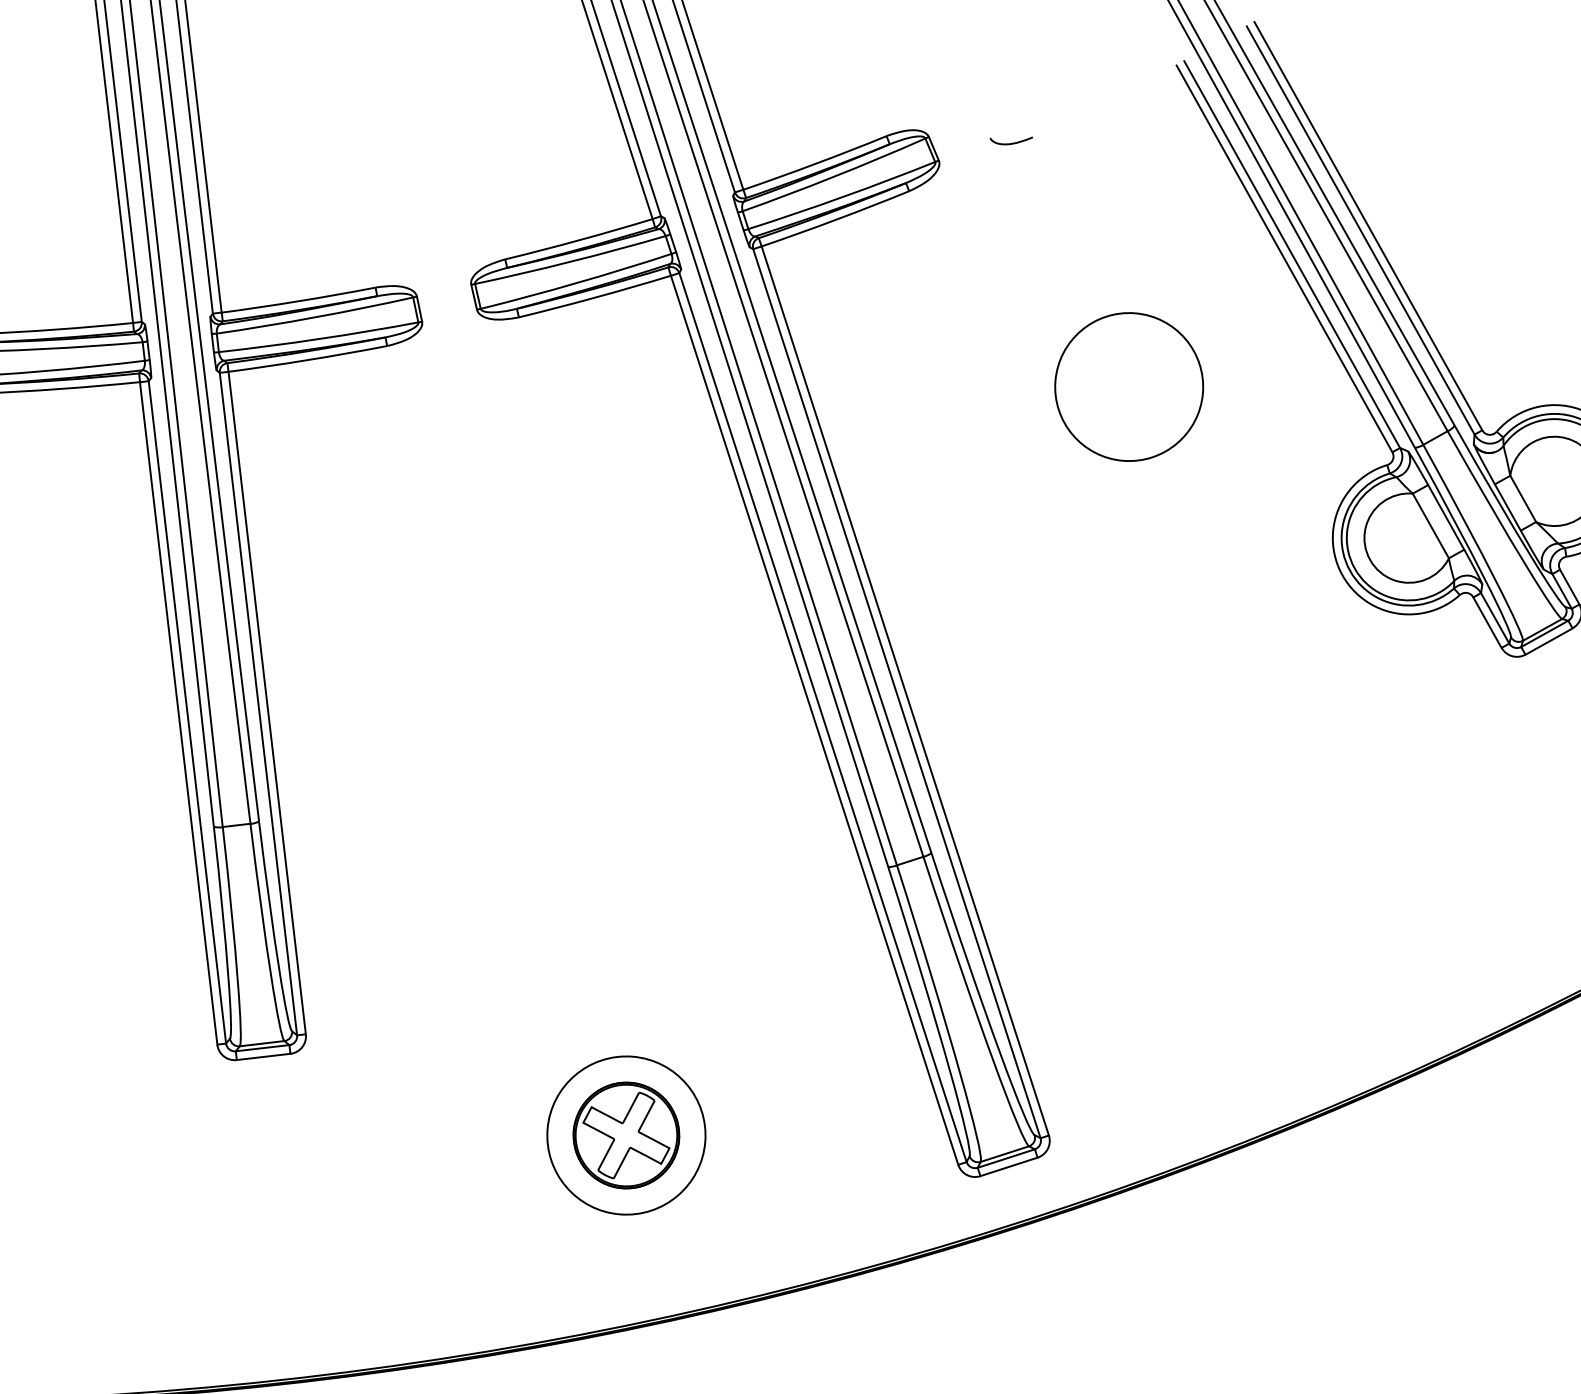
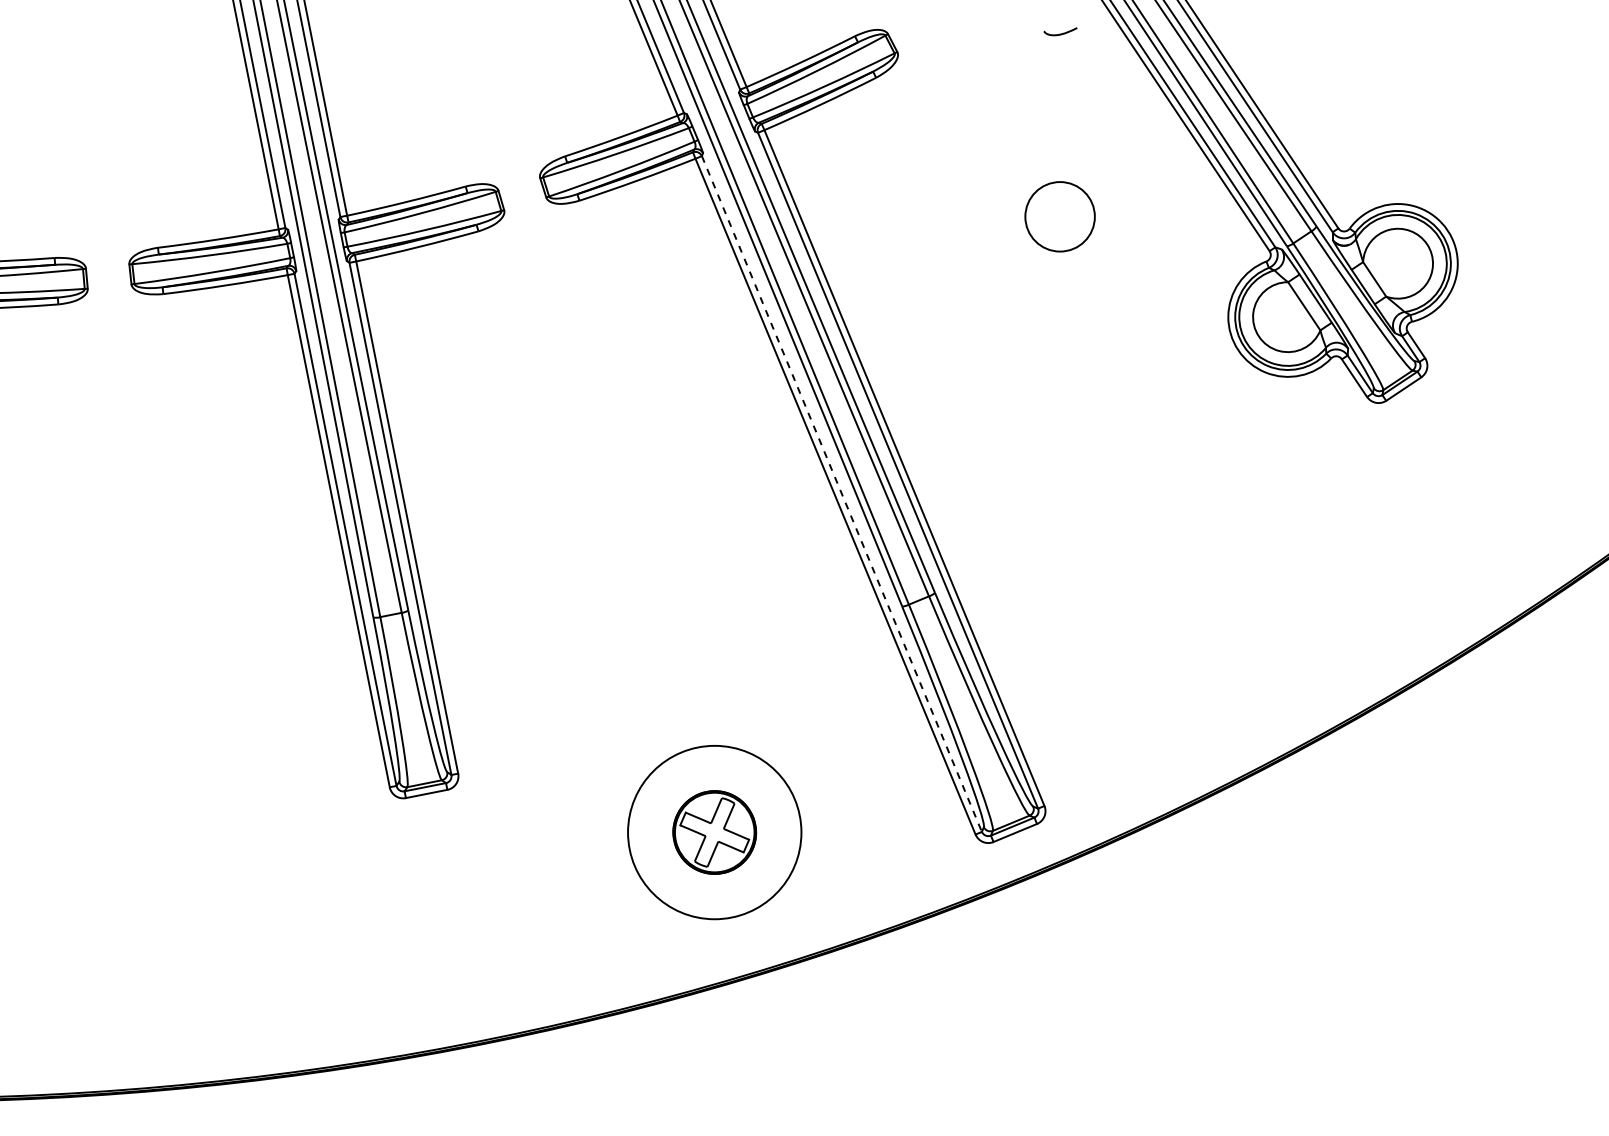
curve: (1010, 142) -> (1060, 33), moved
circle: (1129, 386) -> (1060, 216), size x0.6
line: (822, 718) -> (841, 494), solid -> dashed
circle: (626, 1135) -> (714, 832), size x1.4

